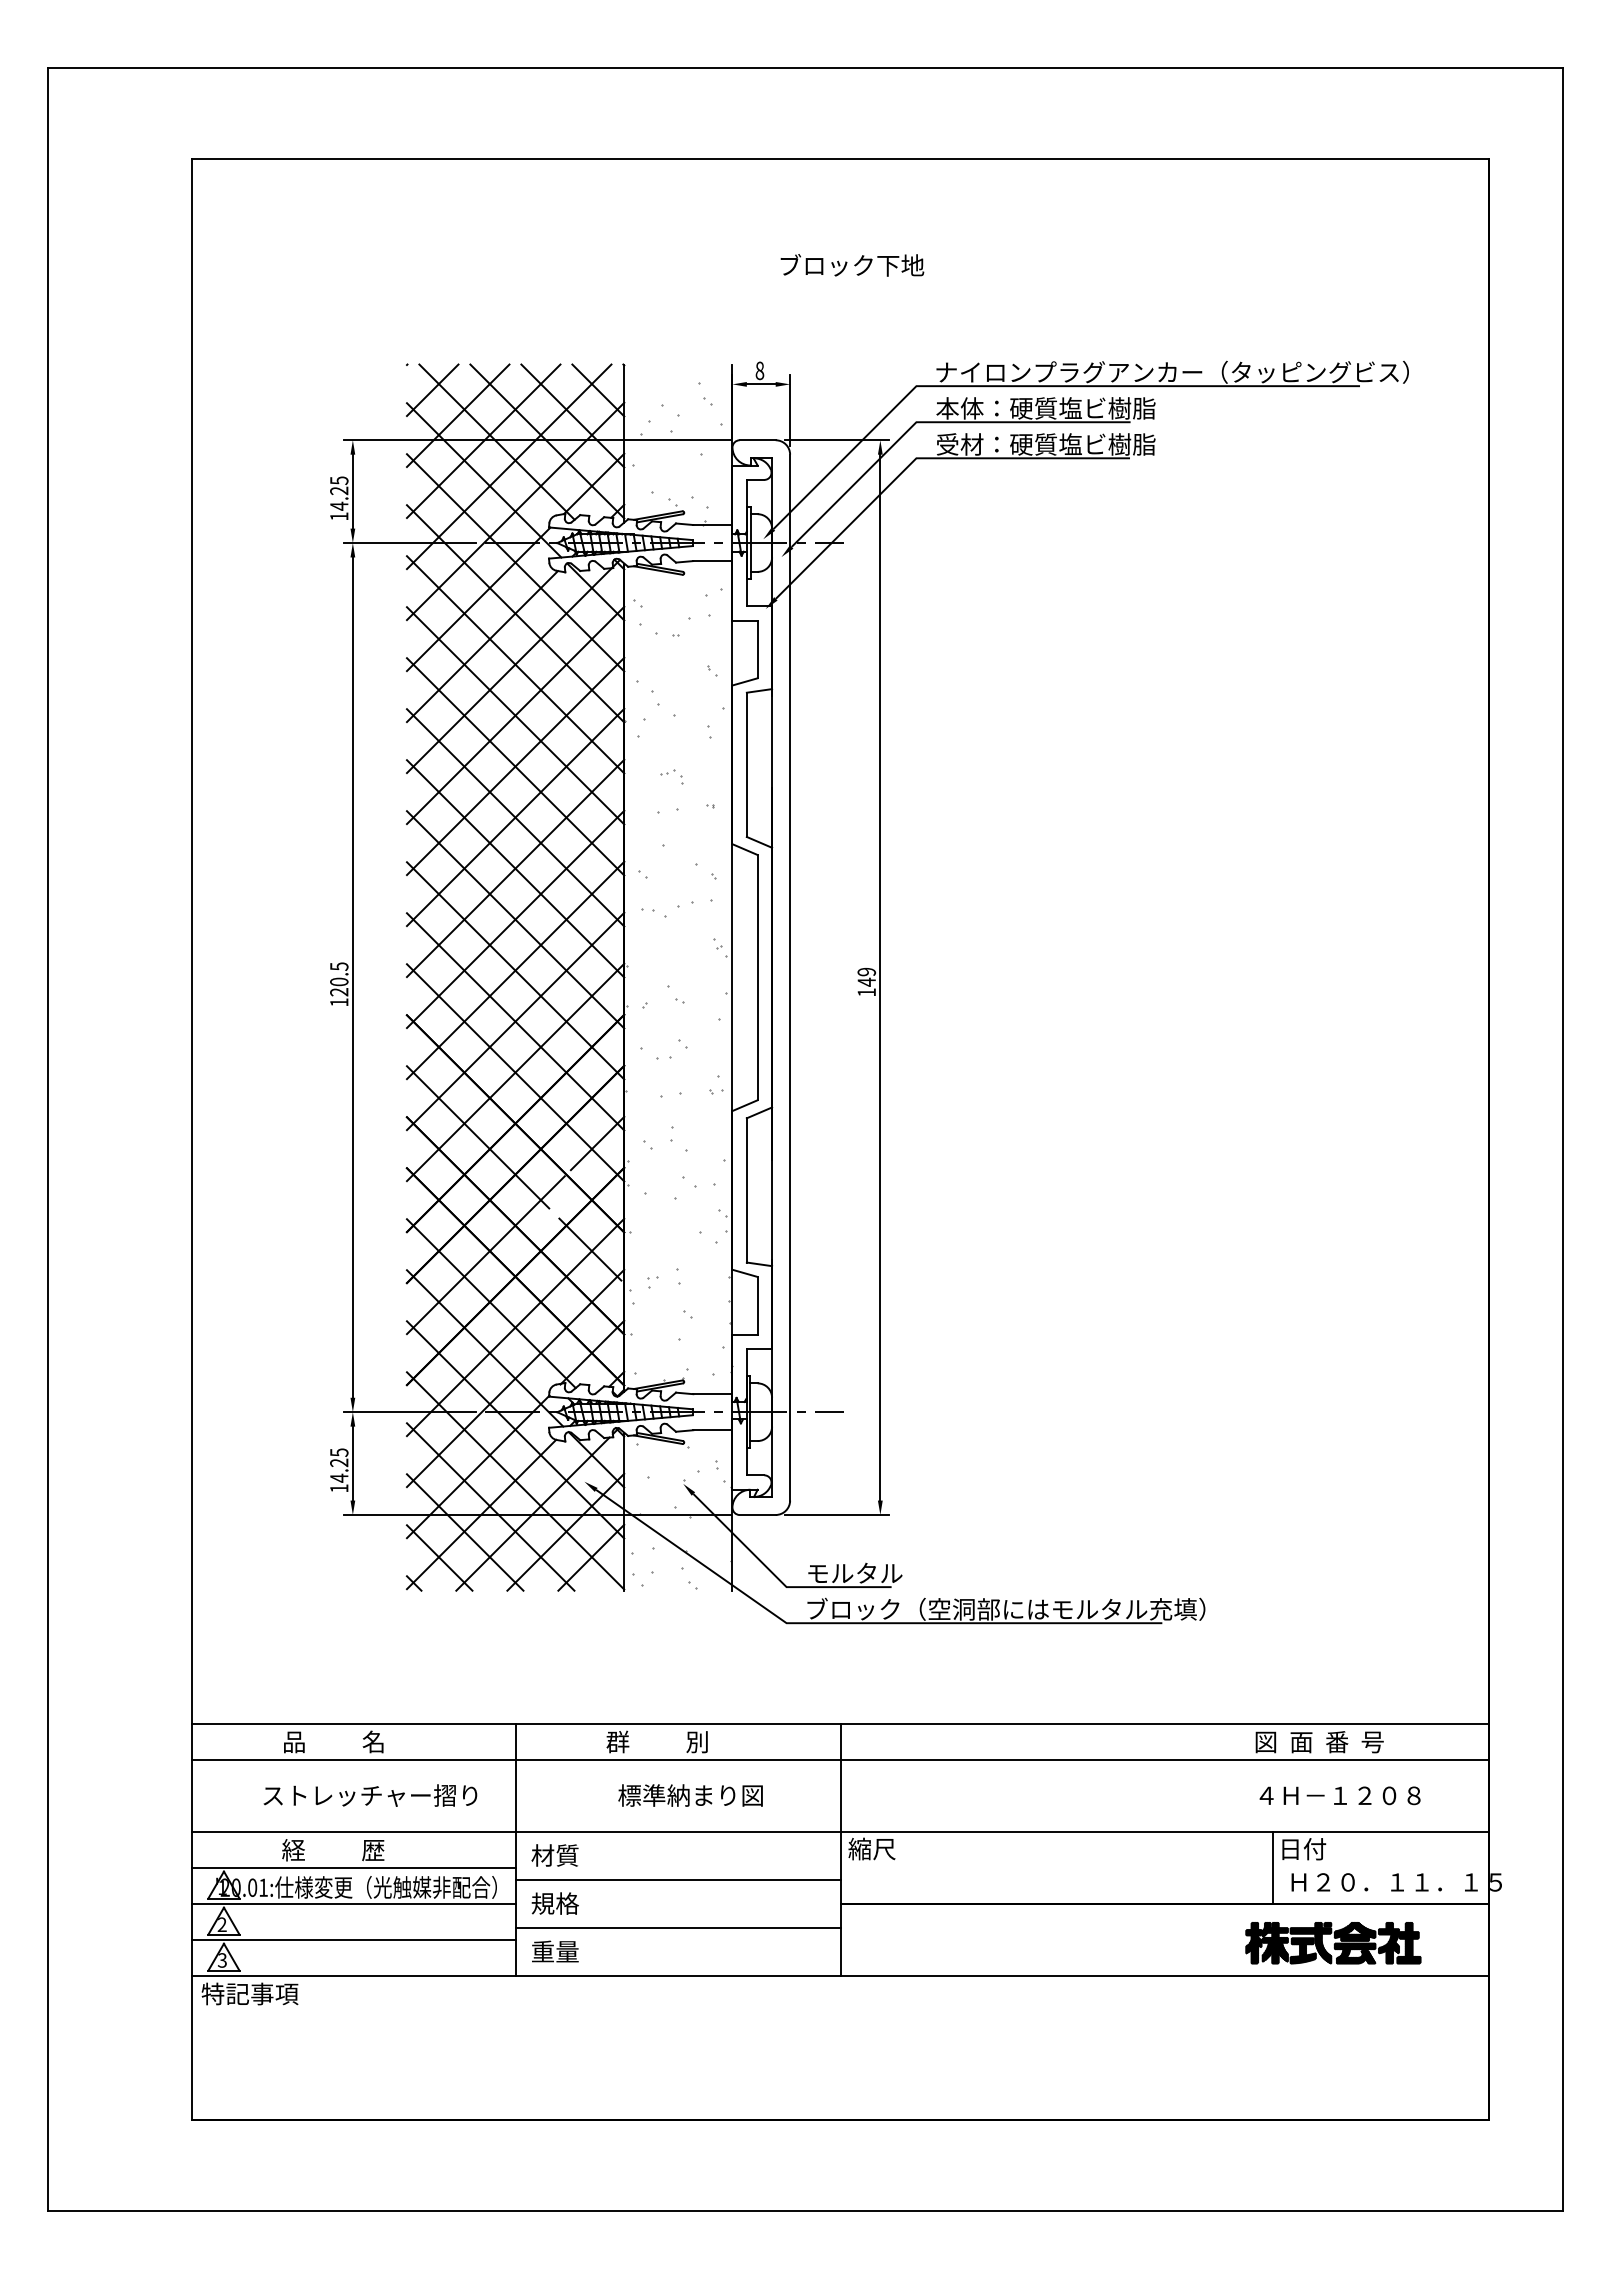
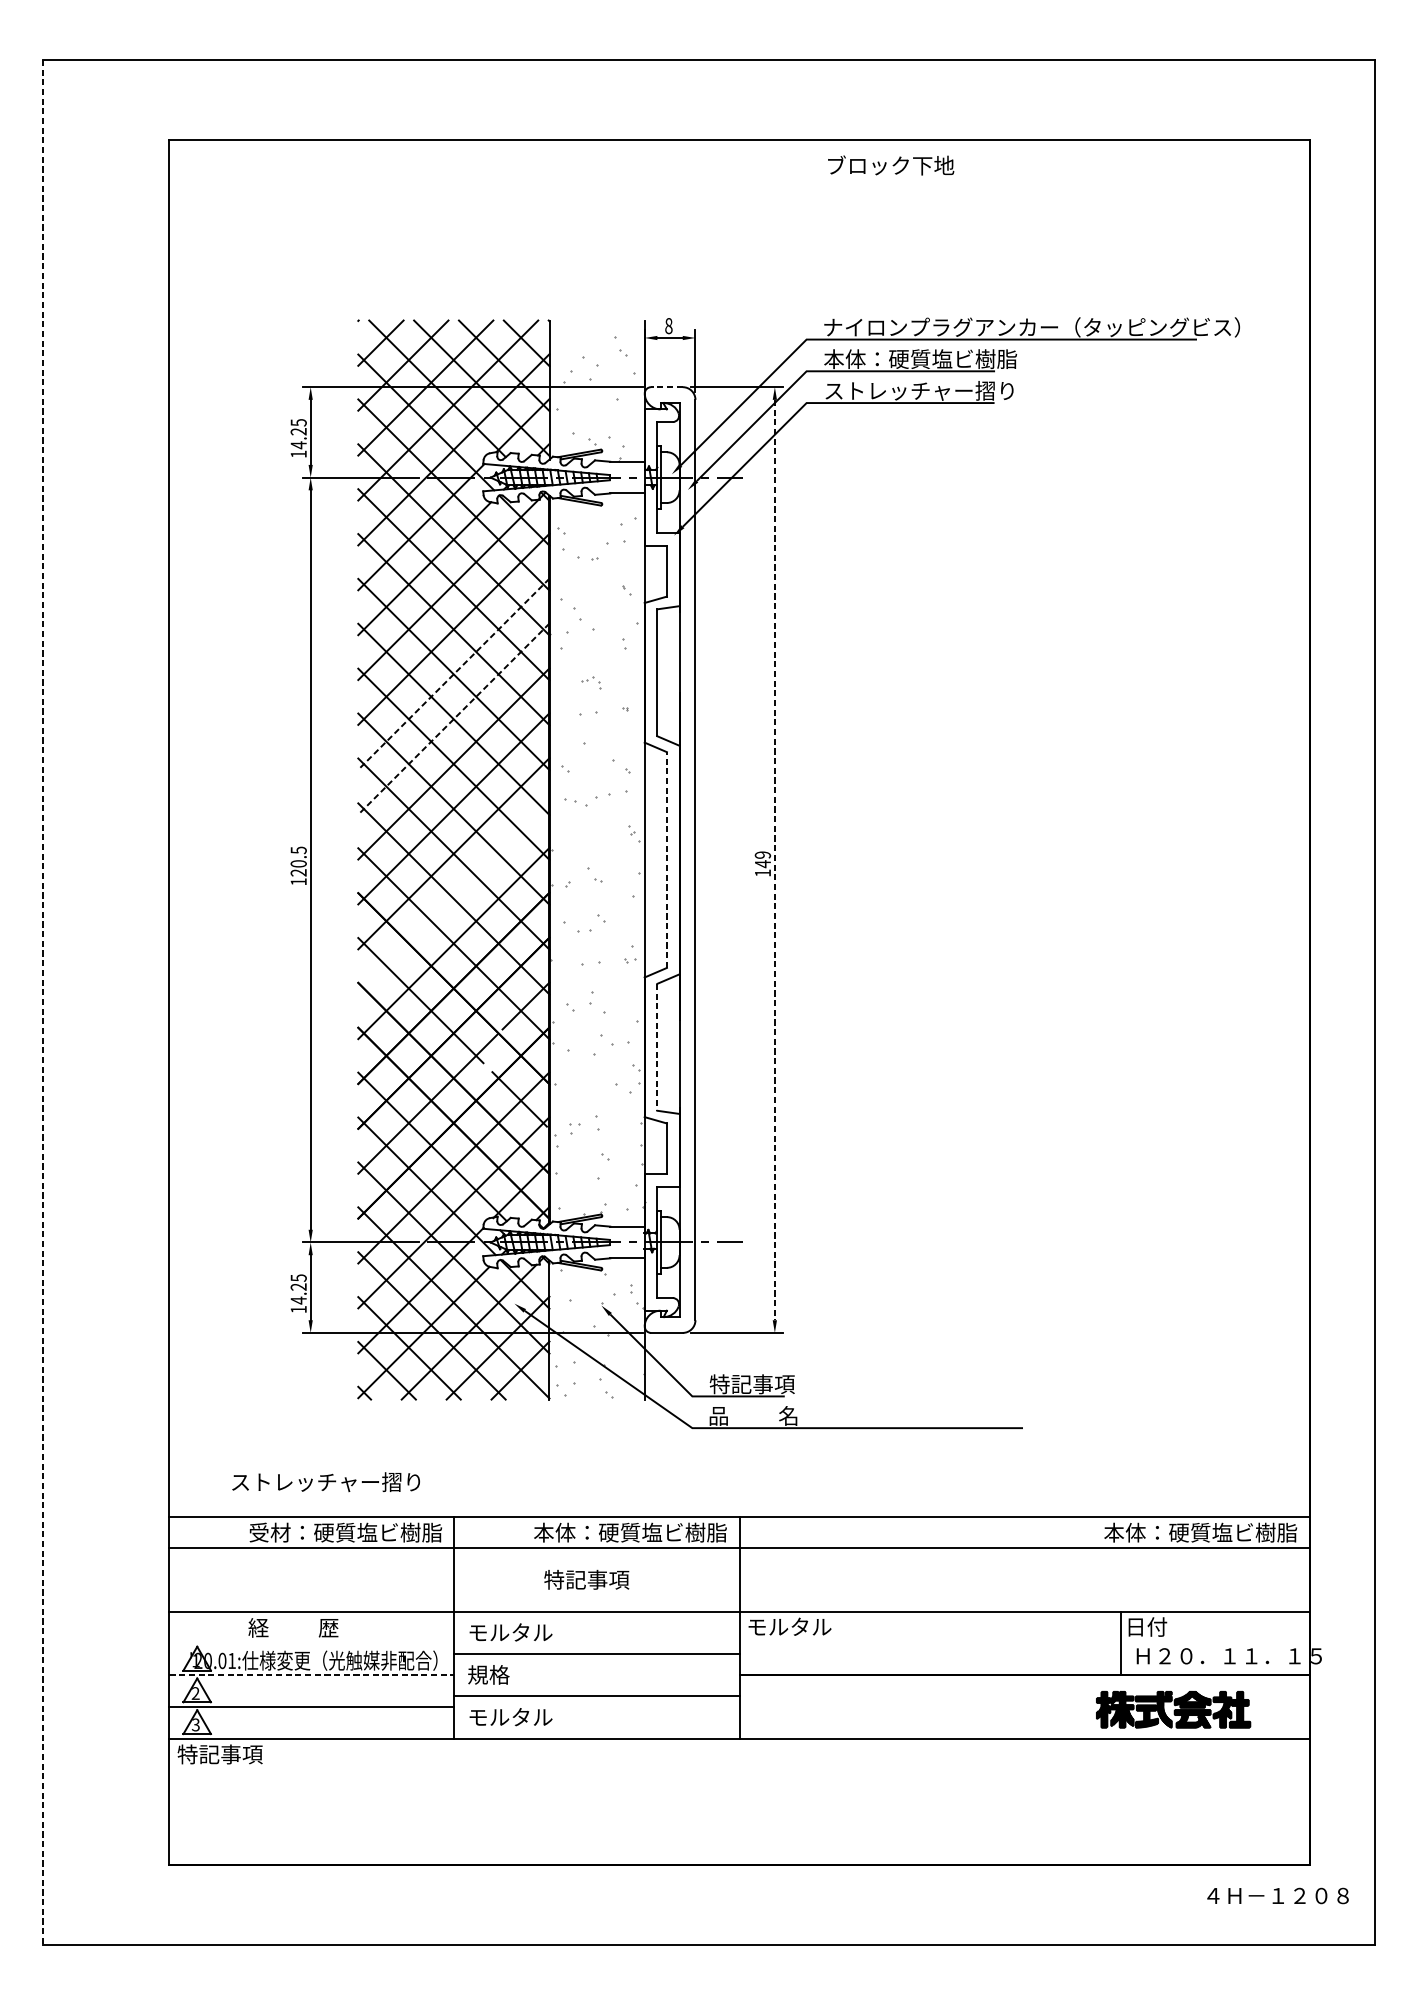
text: (852, 265) -> (891, 165), moved
line: (757, 440) -> (666, 387), solid -> dashed
text: (1045, 444) -> (920, 390), 受材：硬質塩ビ樹脂 -> ストレッチャー摺り
line: (515, 766) -> (453, 674), solid -> dashed
line: (515, 817) -> (453, 719), solid -> dashed
line: (757, 977) -> (666, 859), solid -> dashed
line: (880, 977) -> (775, 859), solid -> dashed
line: (515, 1021) -> (453, 898), removed
line: (48, 1139) -> (42, 1002), solid -> dashed
line: (746, 1190) -> (657, 1047), solid -> dashed
text: (854, 1573) -> (752, 1384), モルタル -> 特記事項
text: (1005, 1608) -> (885, 1415), ブロック（空洞部にはモルタル充填） -> 品          名
text: (392, 1741) -> (345, 1532), 品          名 -> 受材：硬質塩ビ樹脂
text: (715, 1741) -> (629, 1532), 群          別 -> 本体：硬質塩ビ樹脂
text: (1363, 1741) -> (1200, 1532), 図  面  番  号 -> 本体：硬質塩ビ樹脂
text: (370, 1795) -> (326, 1482), moved
text: (690, 1795) -> (607, 1579), 標準納まり図 -> 特記事項
text: (1339, 1795) -> (1277, 1895), moved
text: (896, 1848) -> (789, 1626), 縮尺 -> モルタル
text: (579, 1855) -> (510, 1632), 材質 -> モルタル
line: (354, 1868) -> (312, 1644), removed
line: (354, 1904) -> (312, 1675), solid -> dashed
text: (579, 1951) -> (510, 1717), 重量 -> モルタル

